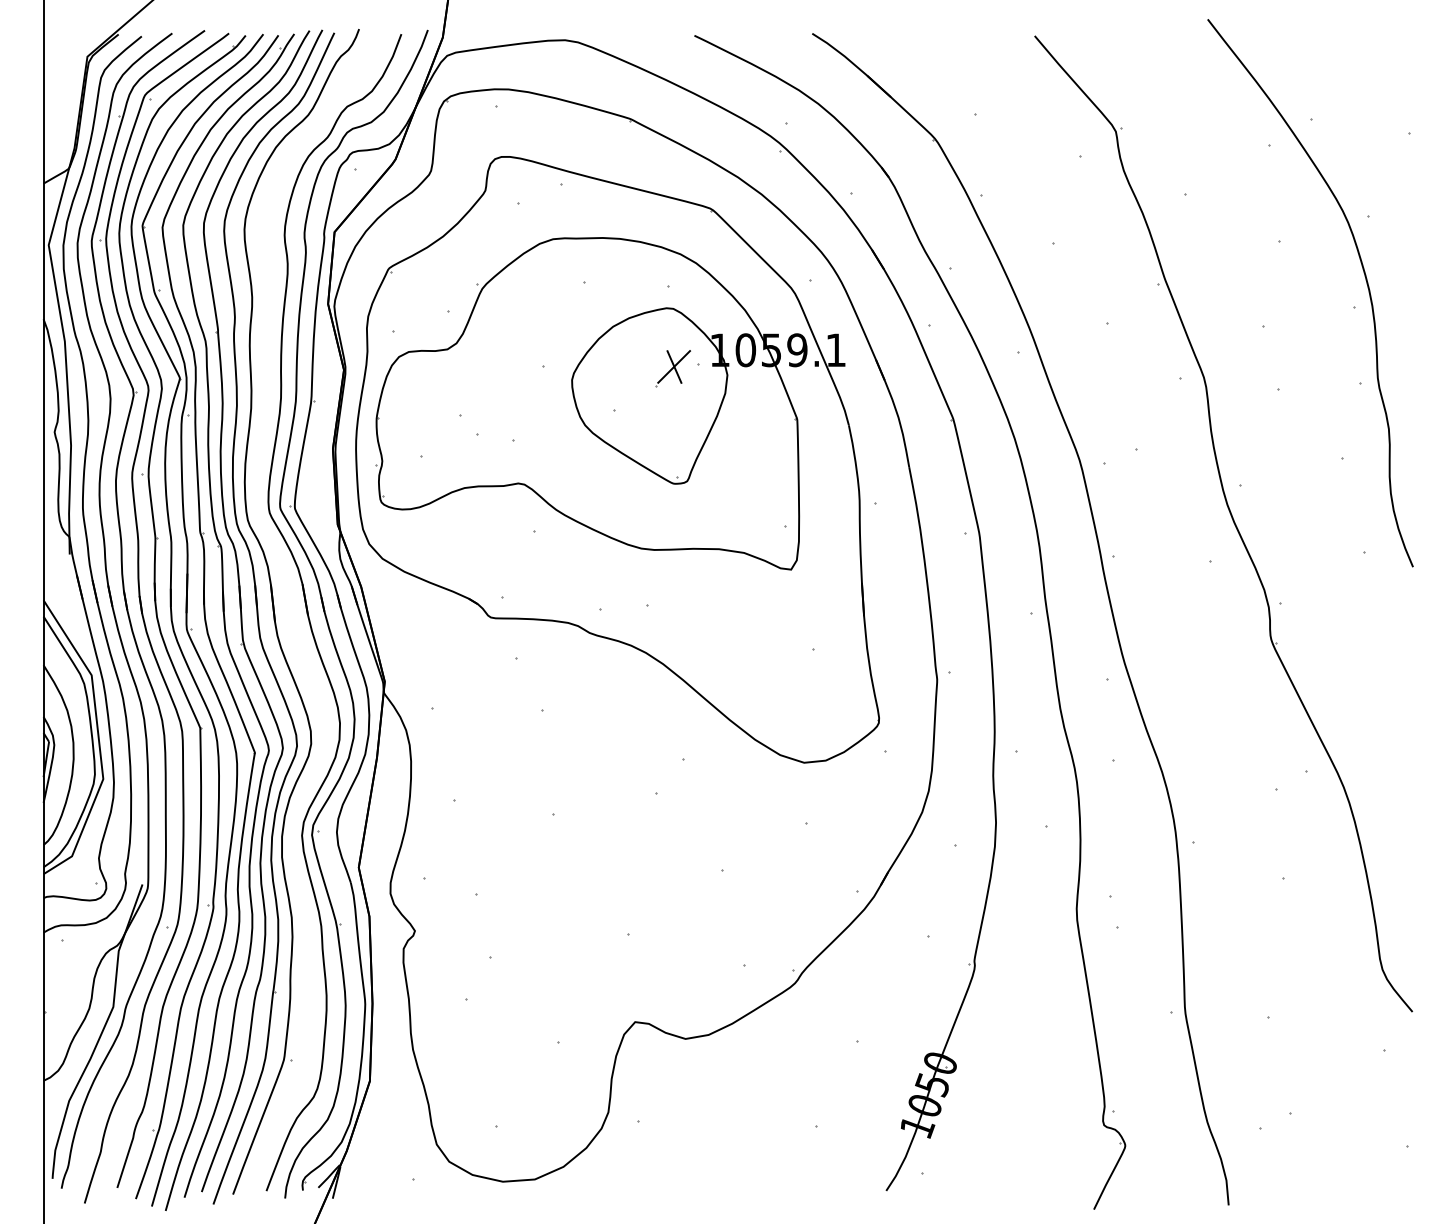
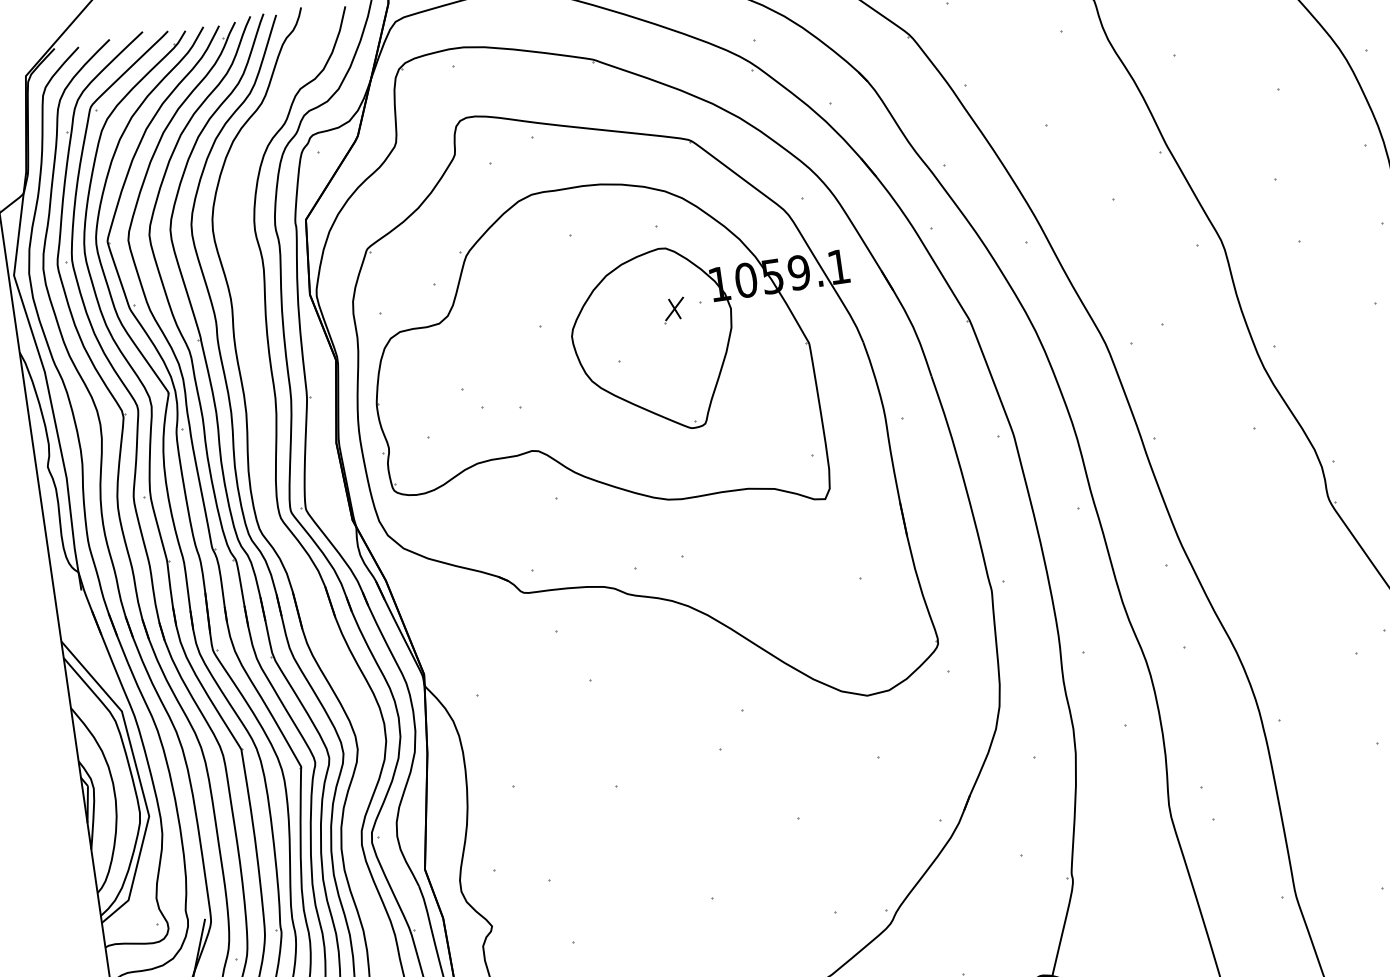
part: (672, 368) -> (673, 309), size x0.6

